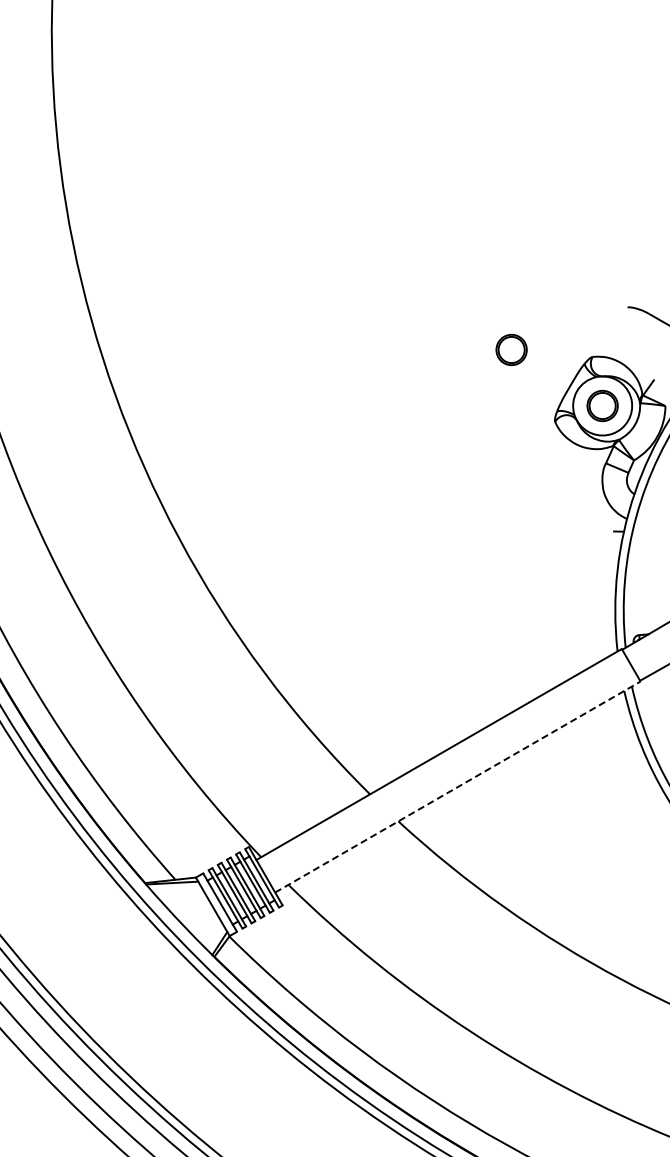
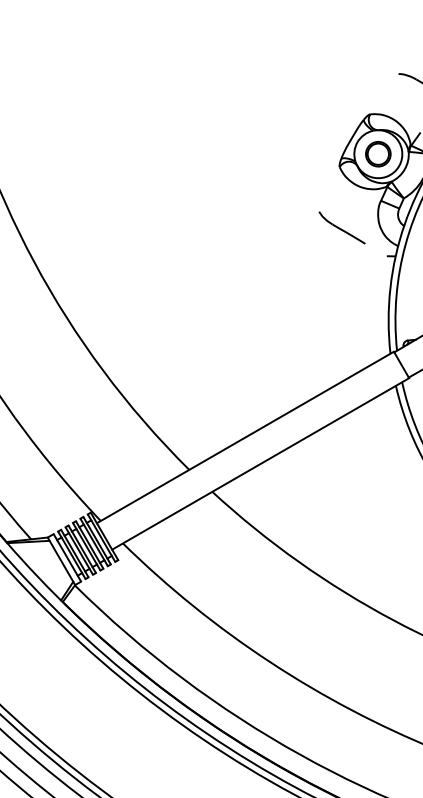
part: (511, 349) -> (304, 108), removed
part: (557, 496) -> (341, 227), added
line: (457, 787) -> (260, 464), dashed -> solid

